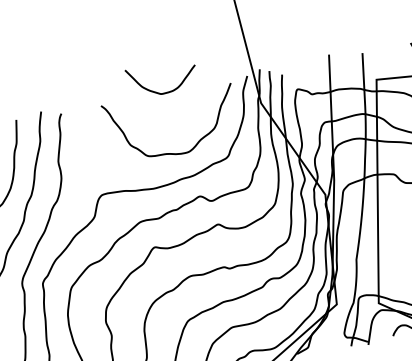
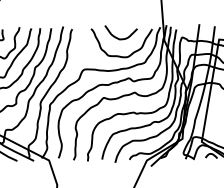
curve: (158, 90) -> (118, 37), moved

